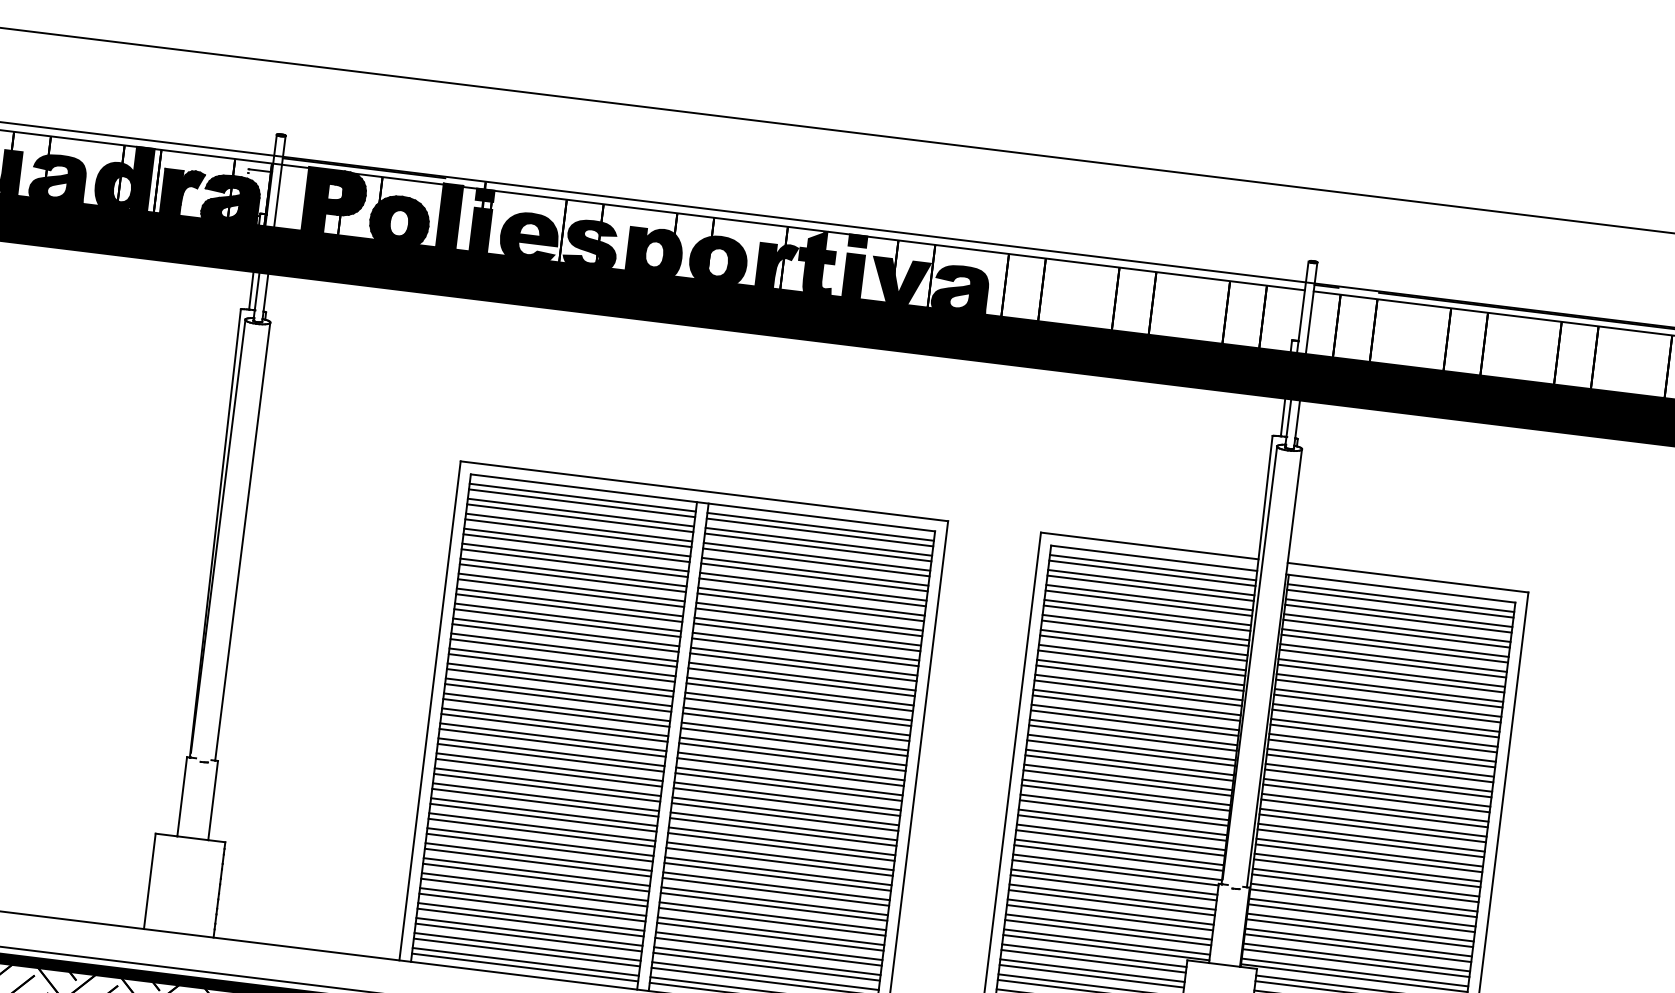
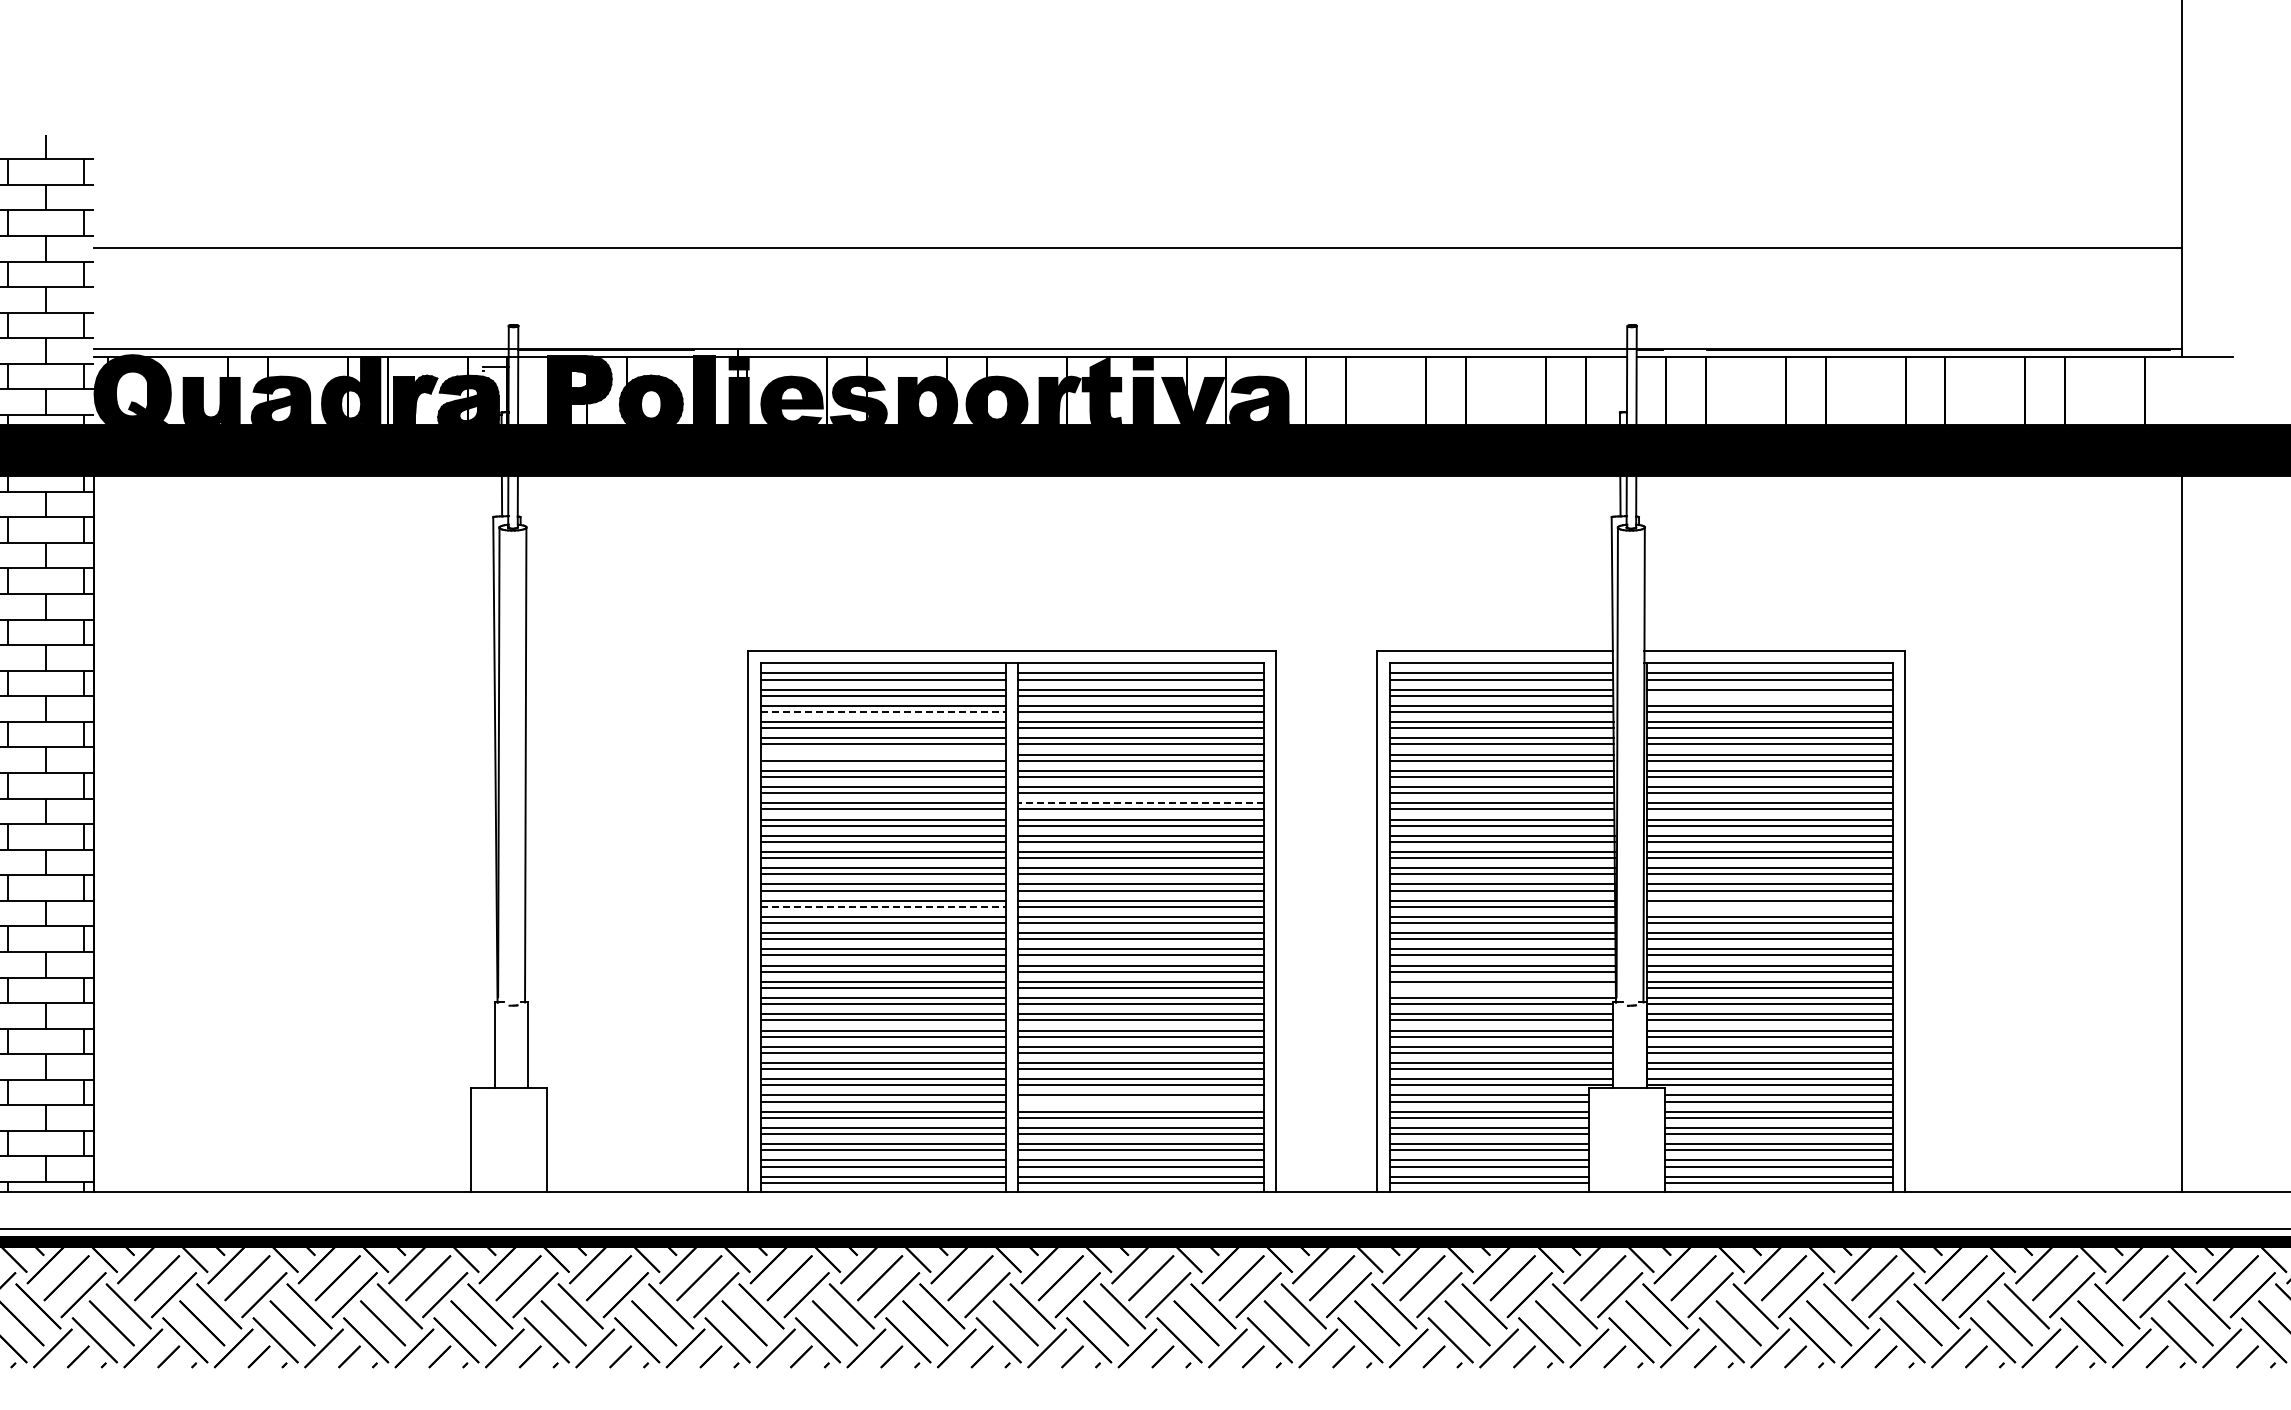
line: (578, 532) -> (883, 711), solid -> dashed
line: (573, 572) -> (882, 754), removed
line: (1397, 618) -> (1769, 695), removed
line: (806, 646) -> (1141, 803), solid -> dashed
line: (556, 712) -> (883, 906), solid -> dashed
line: (1374, 813) -> (1769, 906), removed
line: (1118, 857) -> (1502, 987), removed
line: (771, 921) -> (1140, 1101), removed

